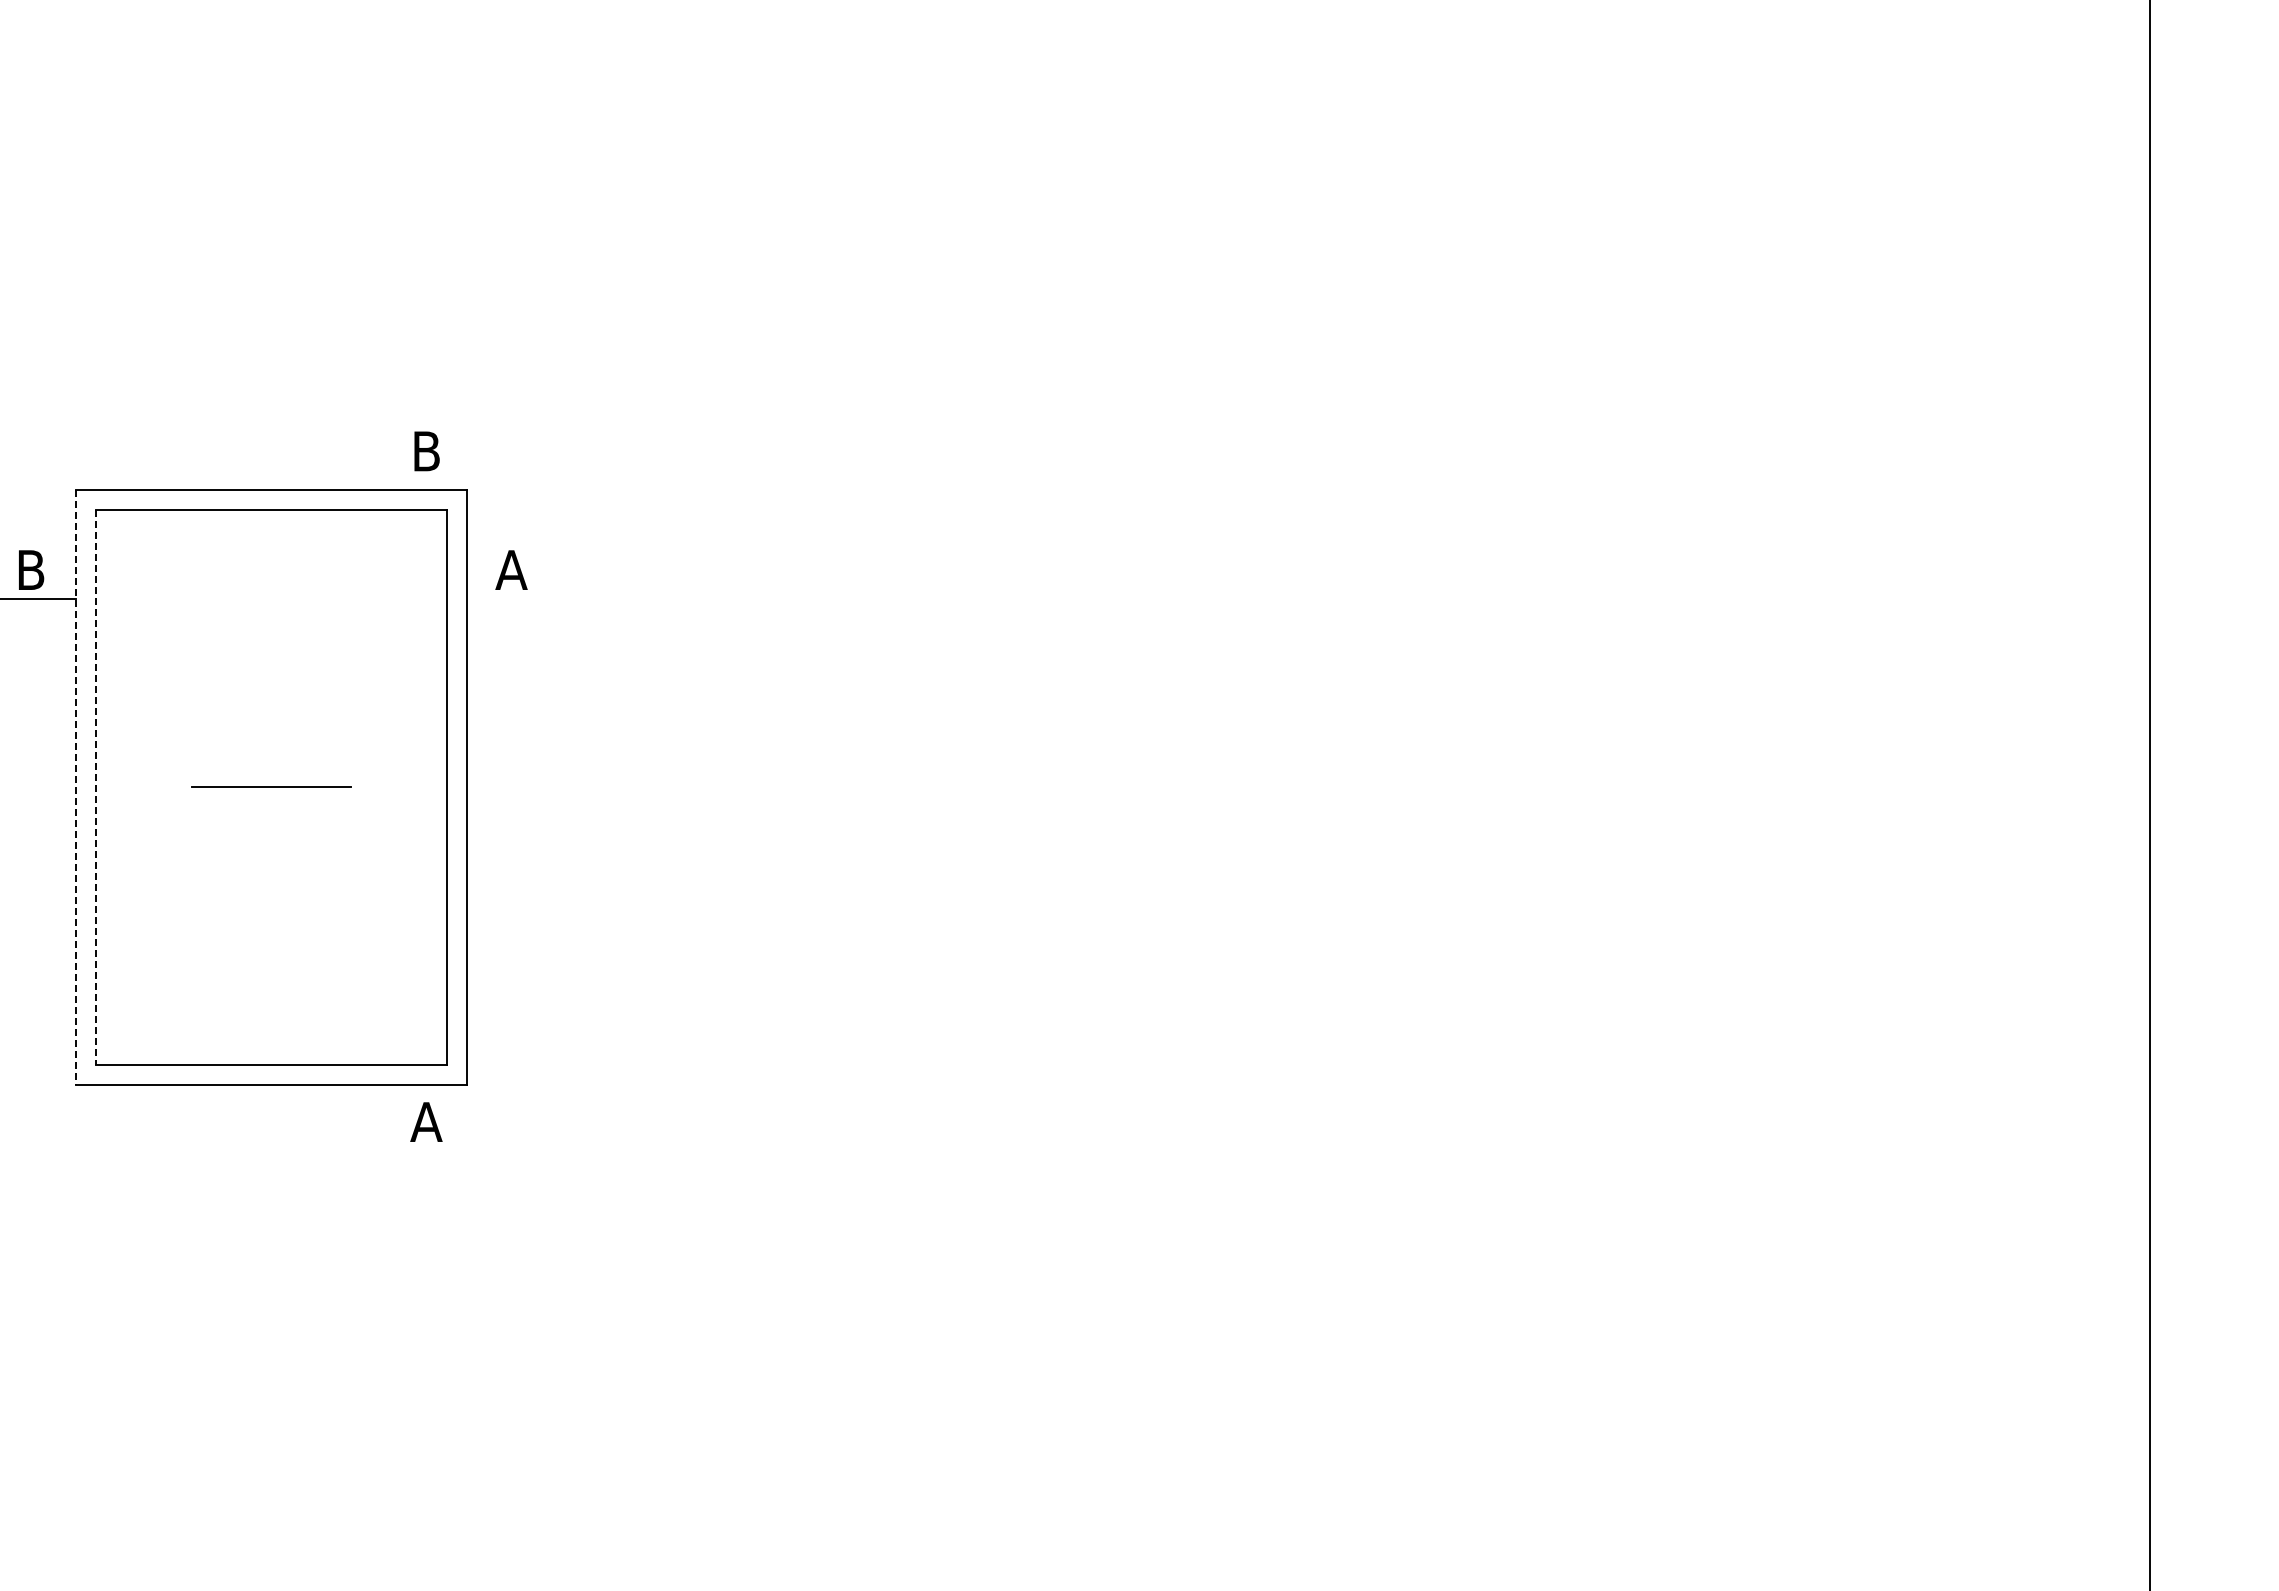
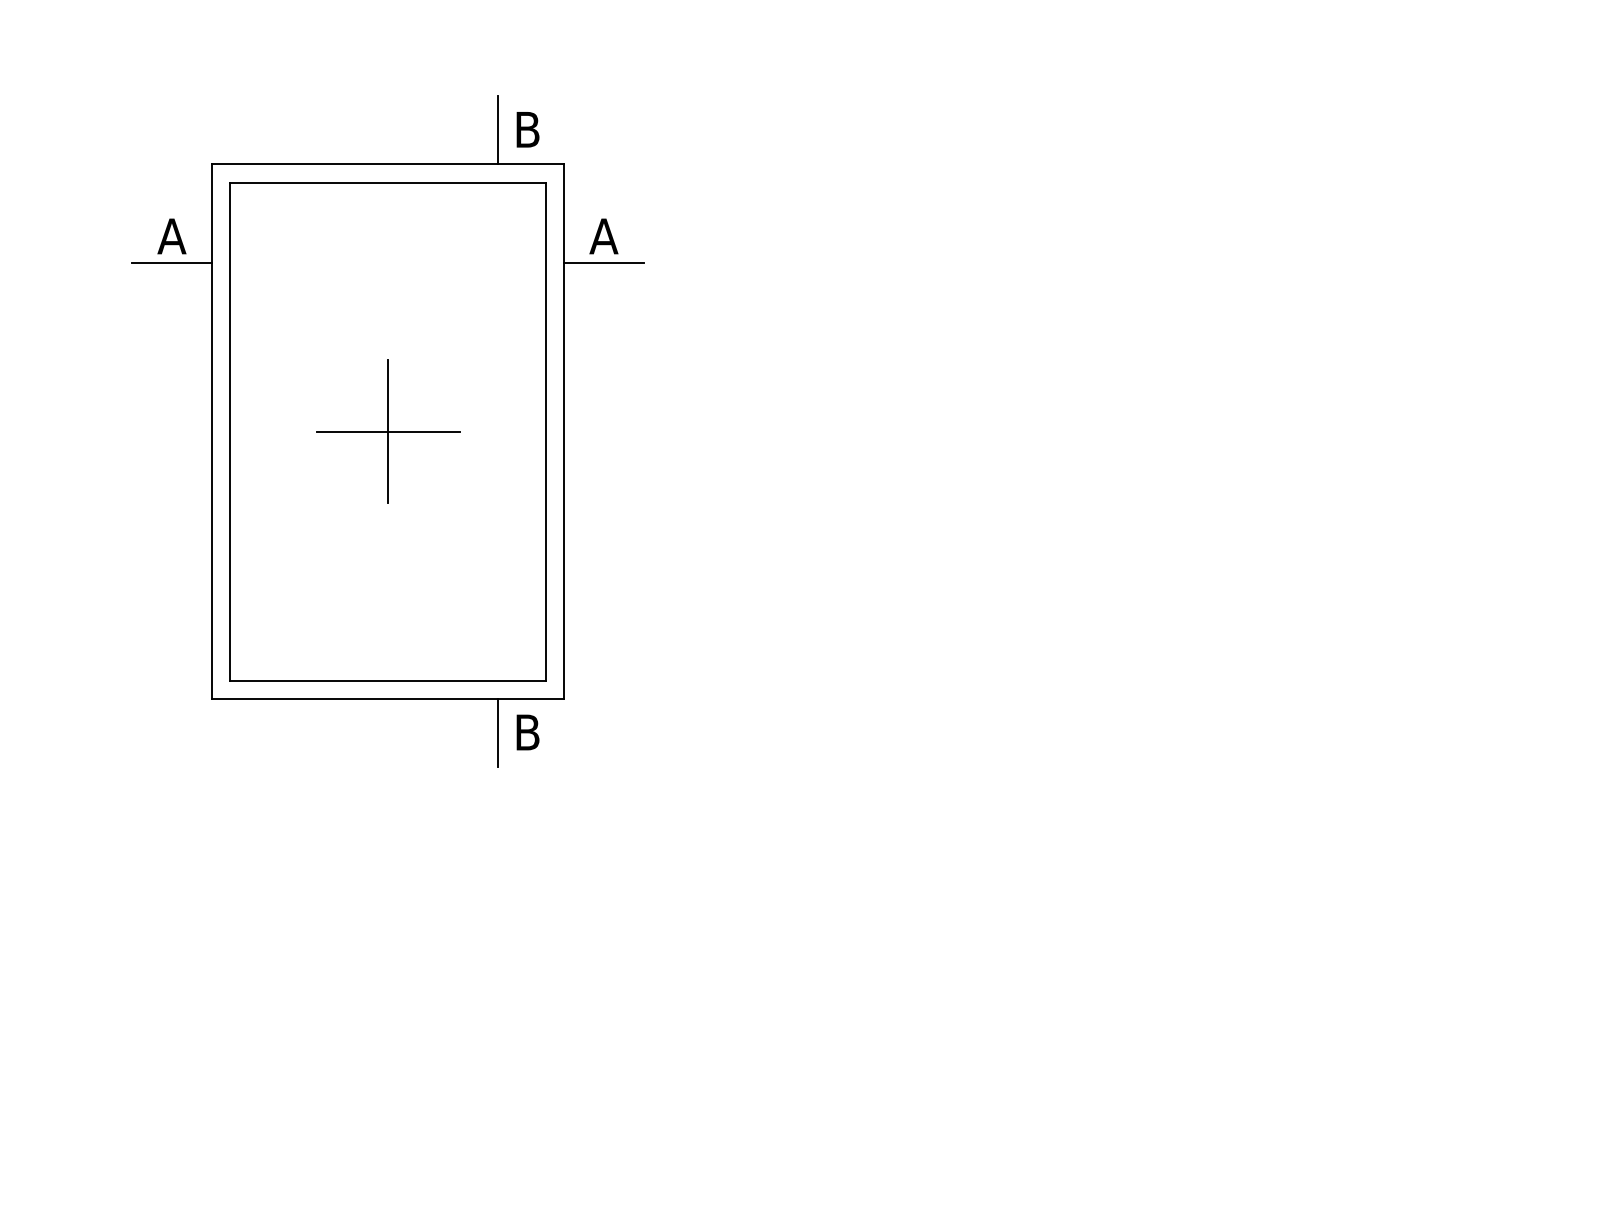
line: (393, 451) -> (497, 129), added
text: (30, 569) -> (171, 235), B -> A
line: (511, 599) -> (603, 262), added
line: (75, 787) -> (212, 431), dashed -> solid
line: (95, 787) -> (230, 431), dashed -> solid
line: (271, 787) -> (388, 431), added
text: (426, 1121) -> (527, 731), A -> B
line: (393, 1122) -> (497, 732), added

